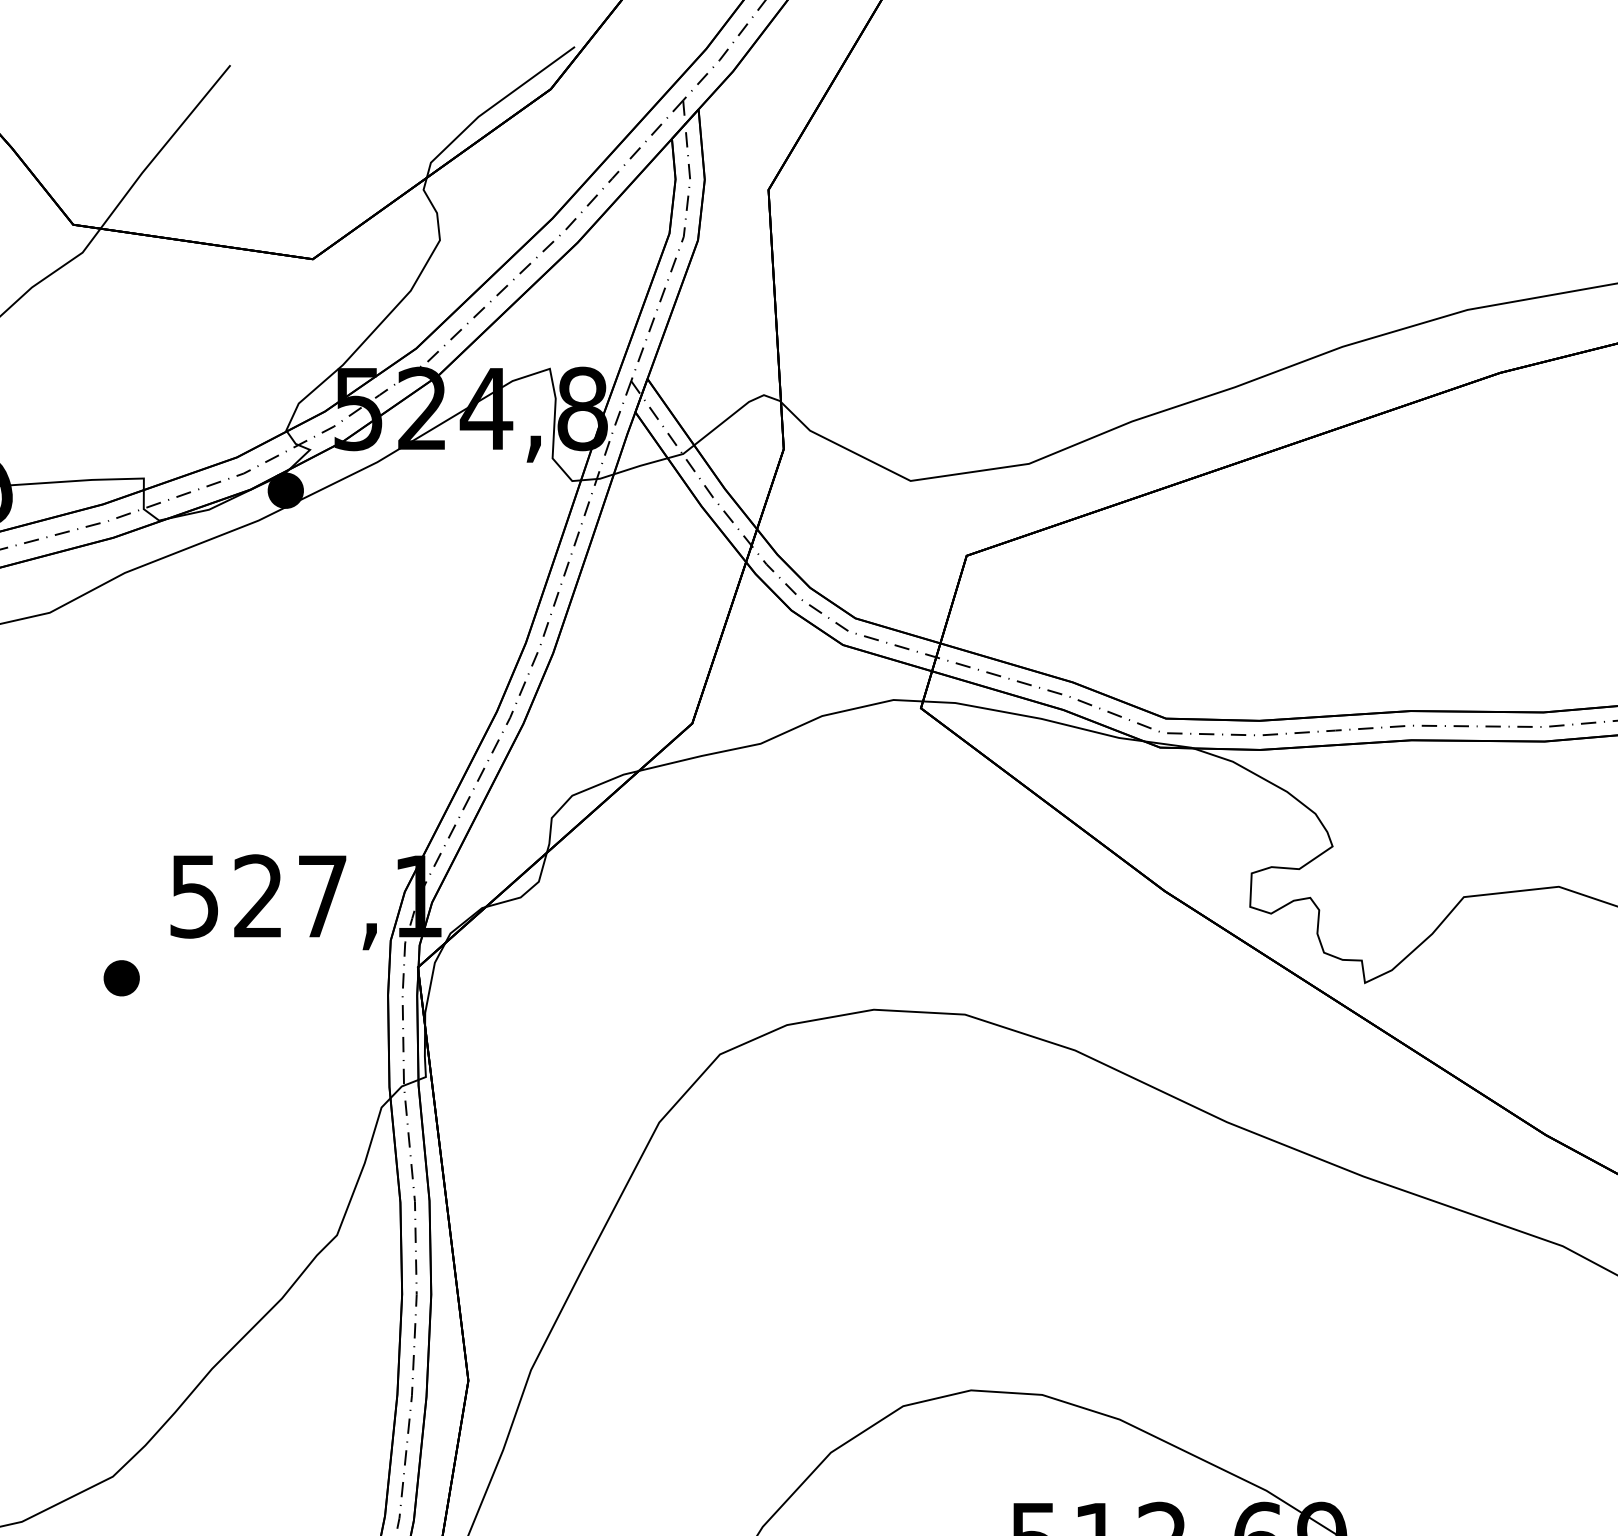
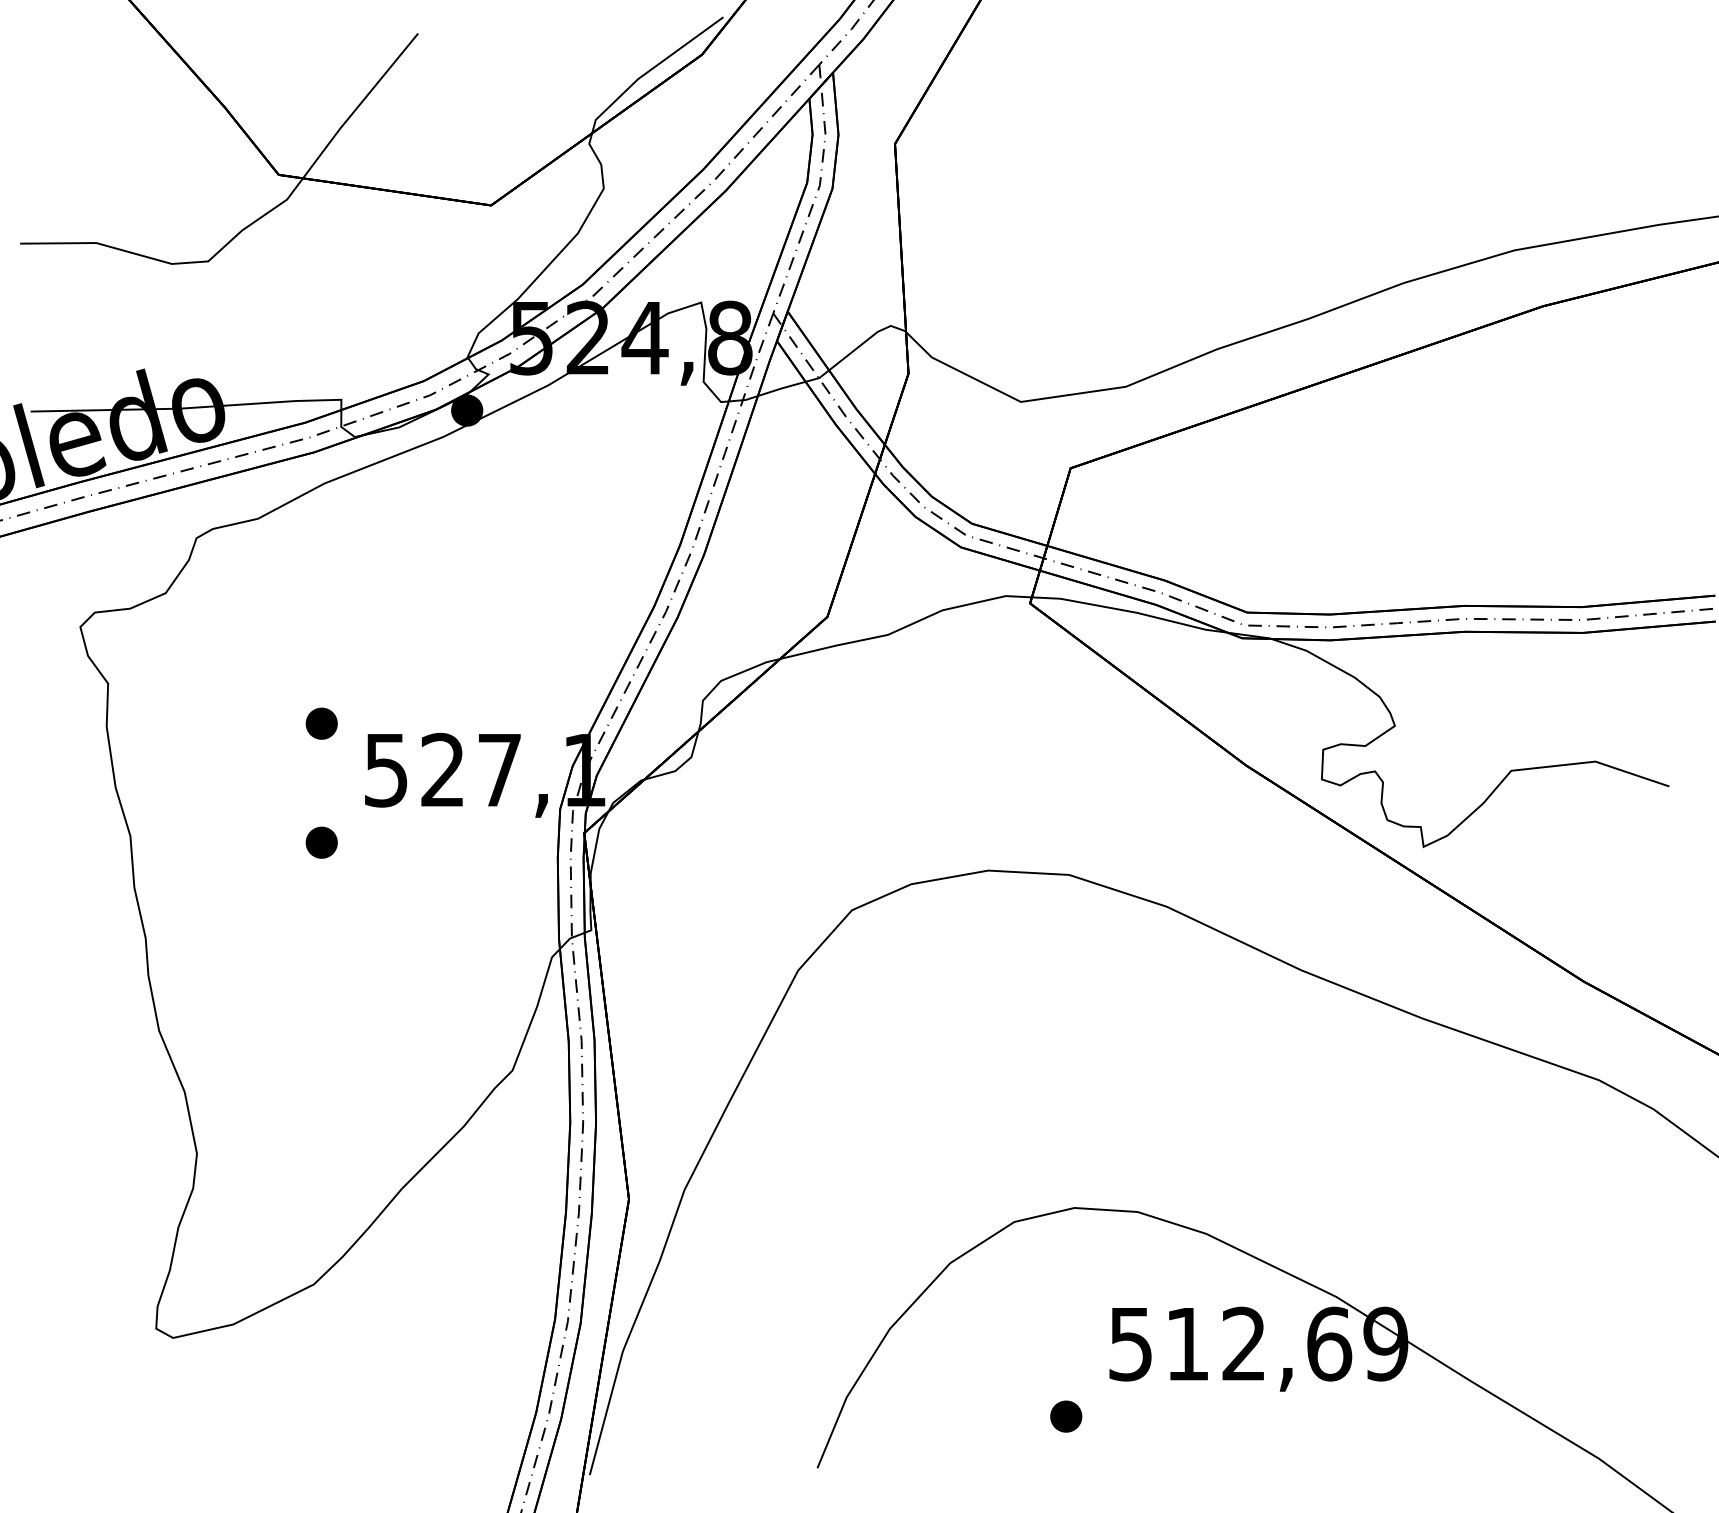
part: (121, 843) -> (321, 723), added

